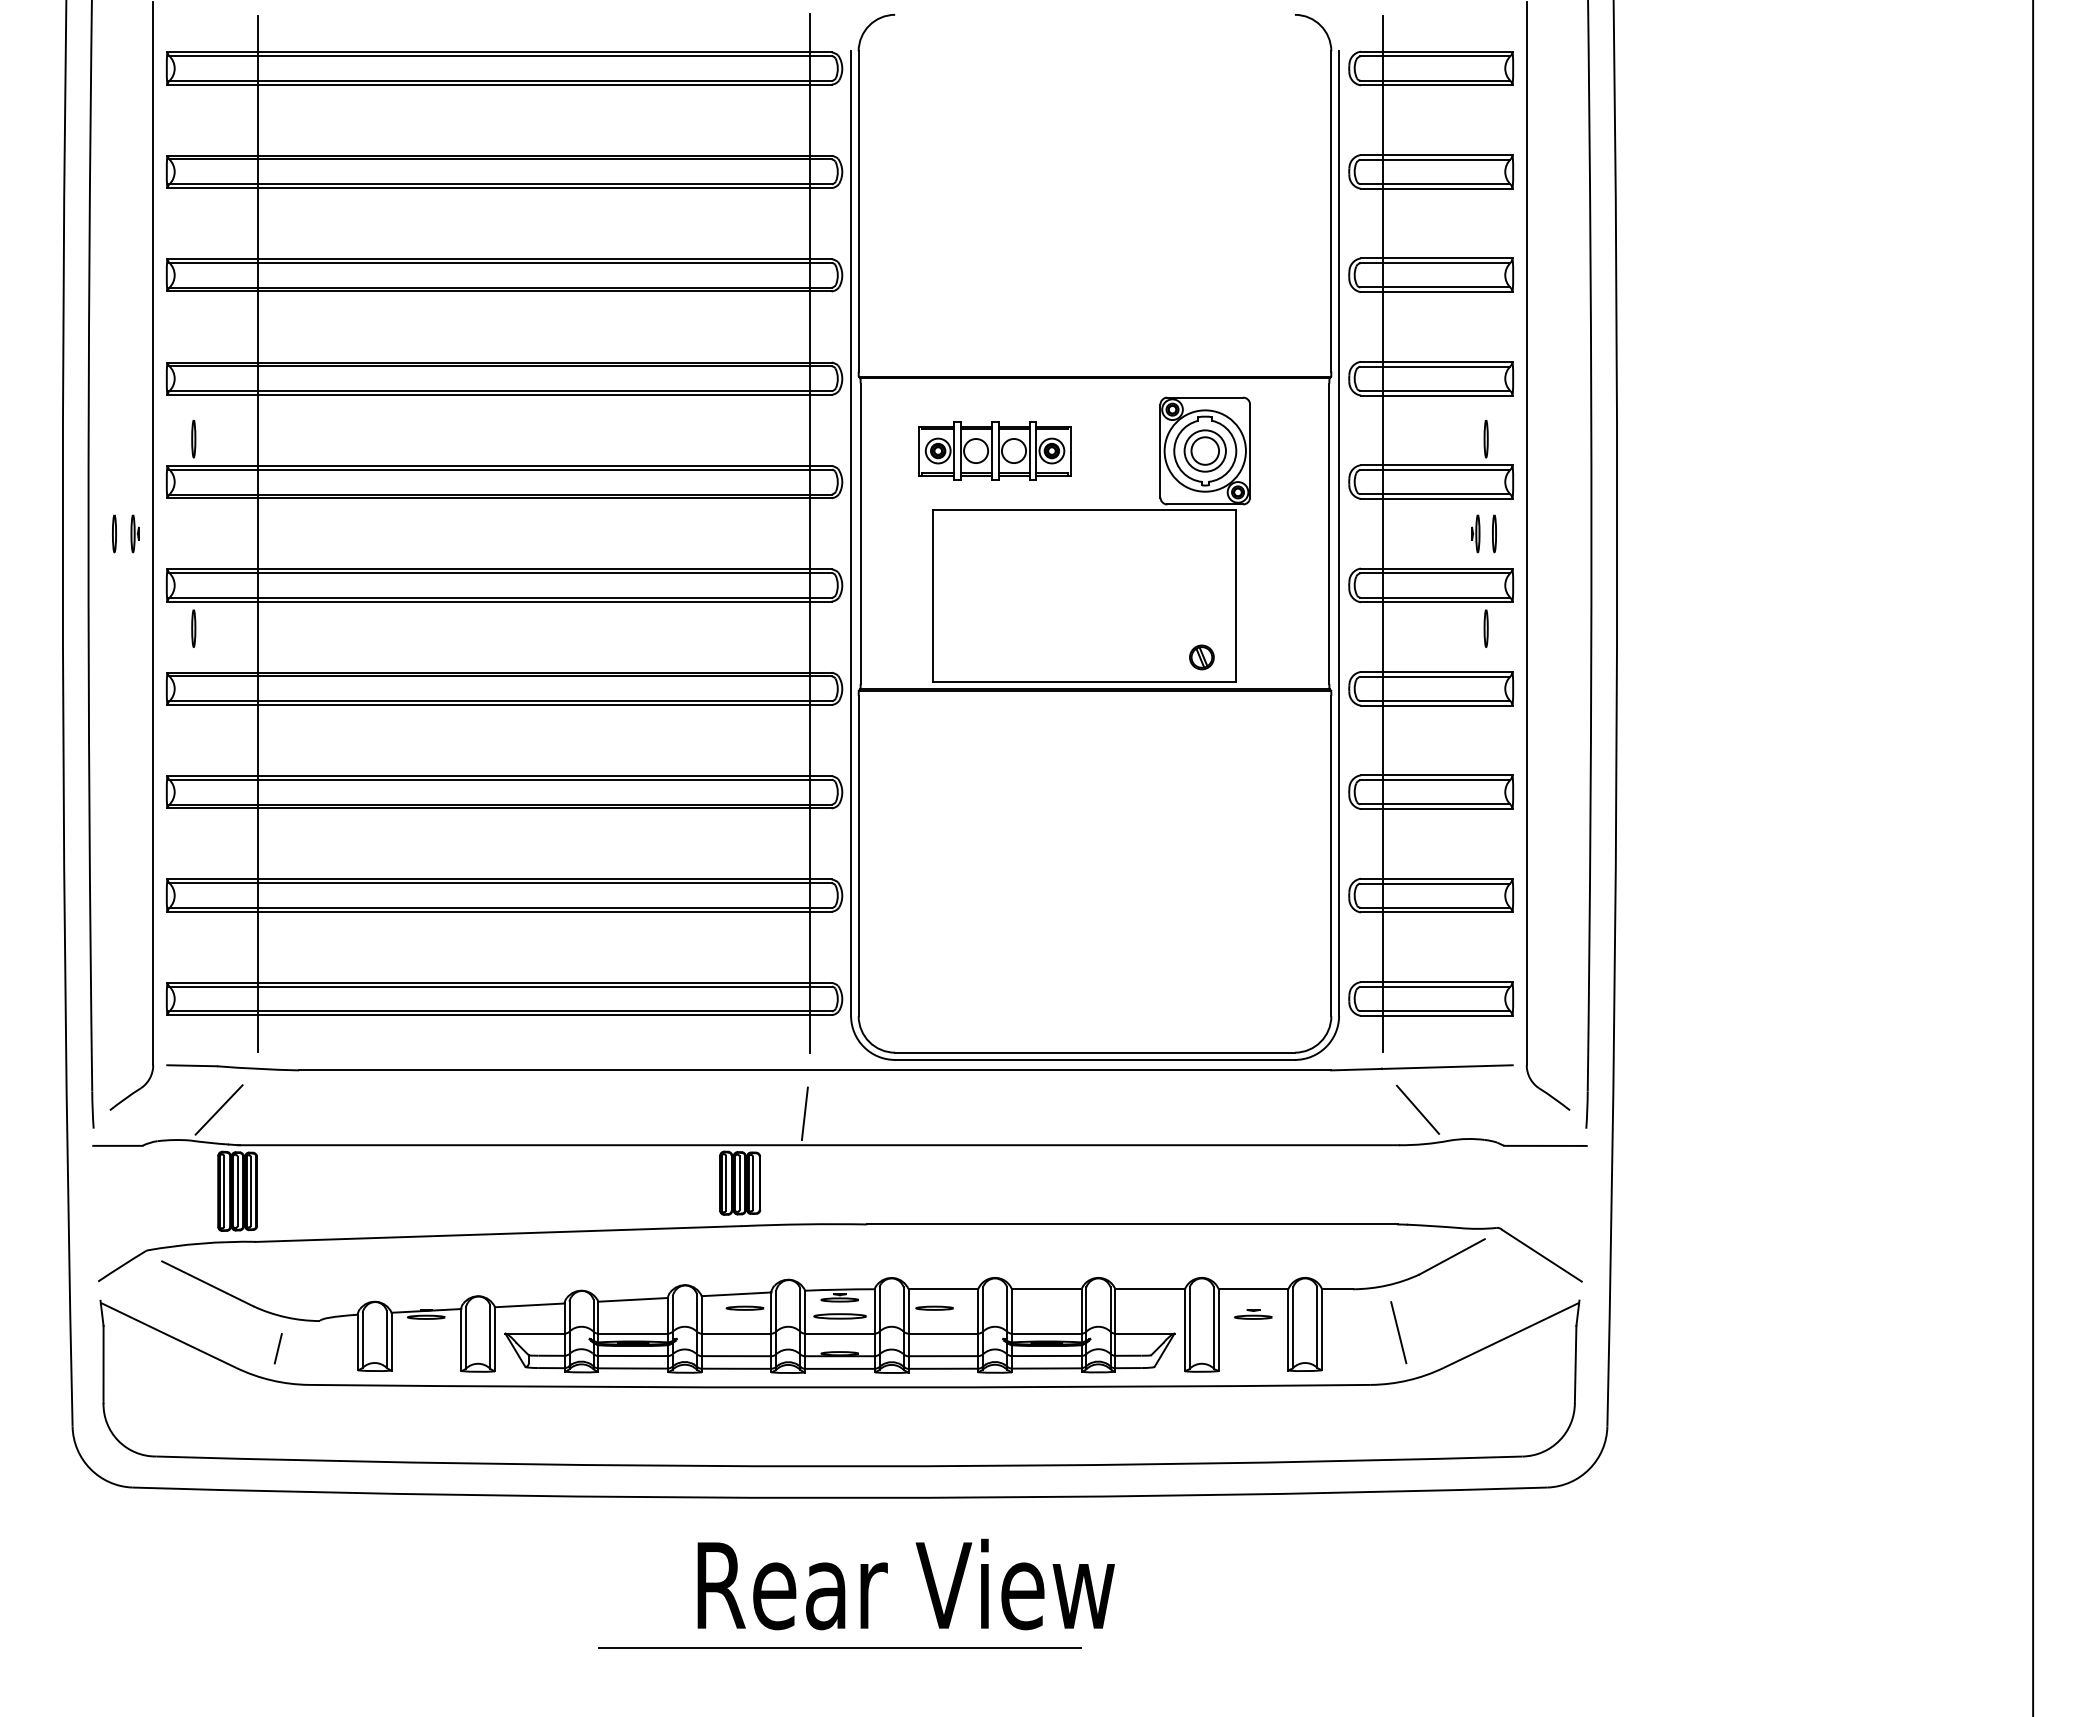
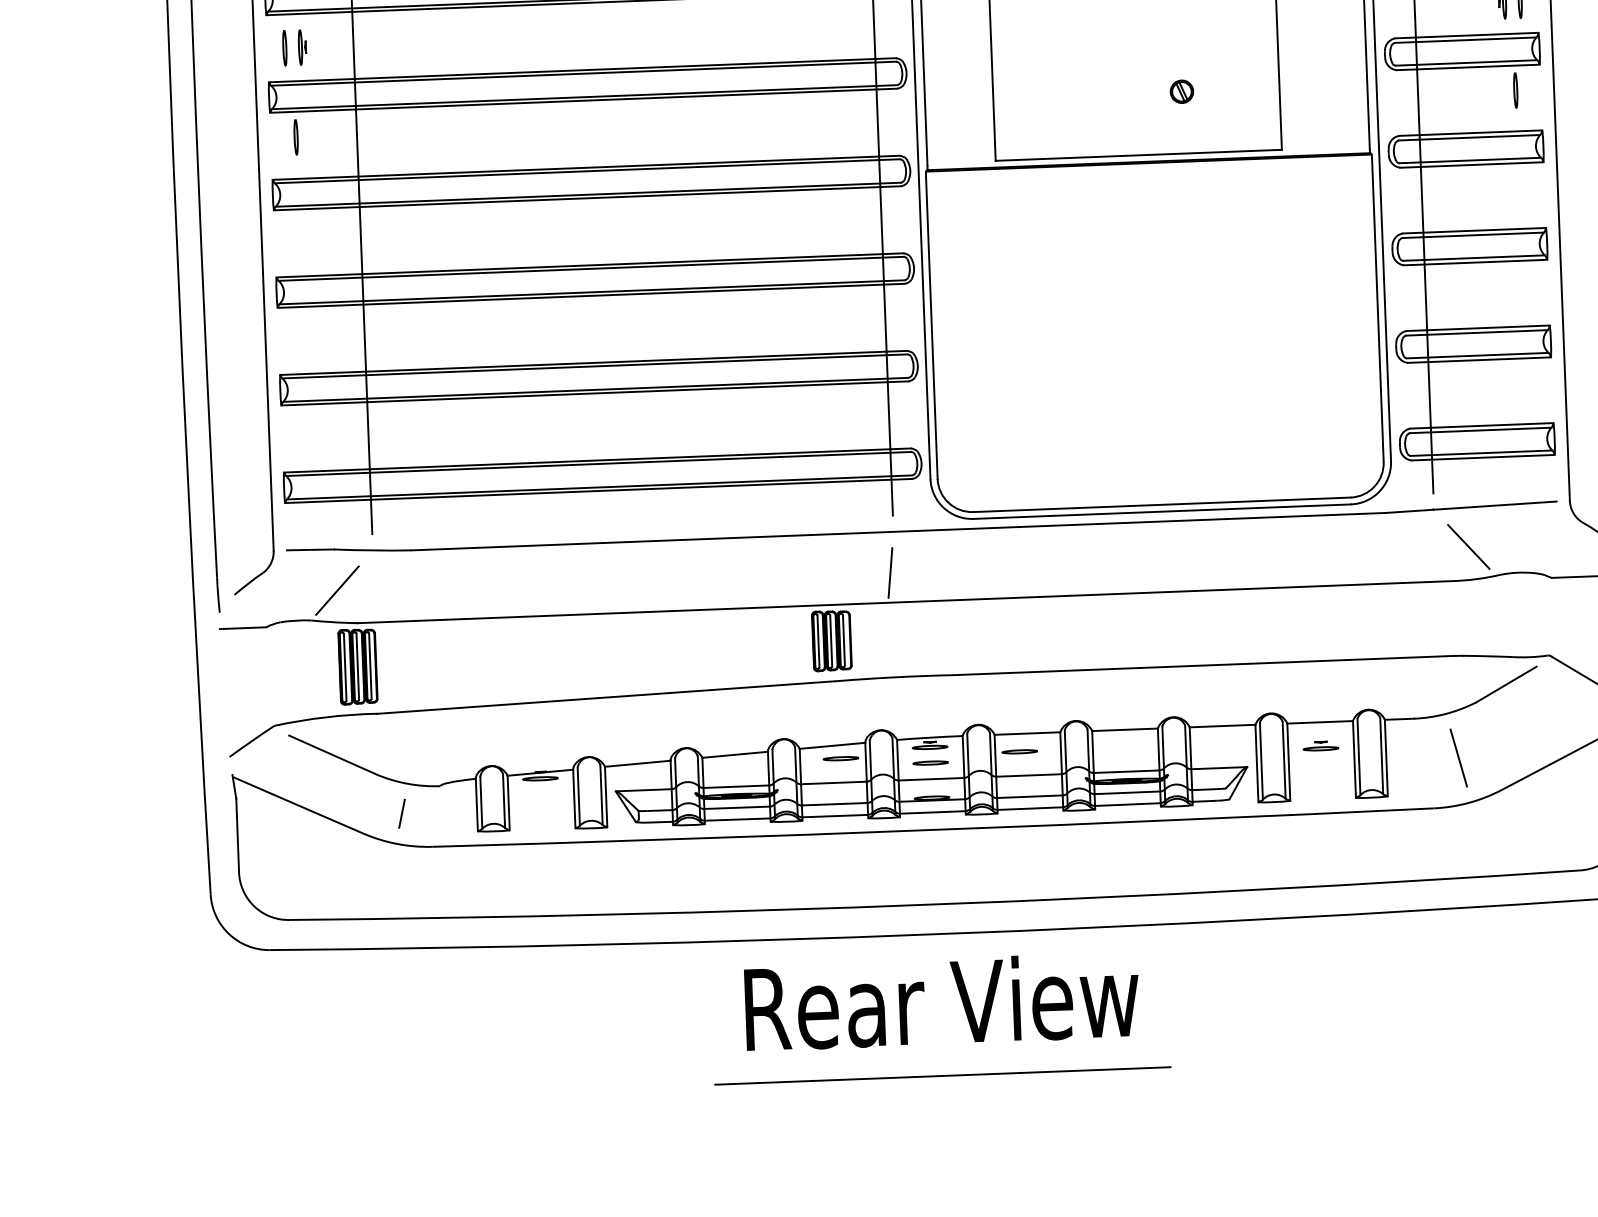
line: (113, 533) -> (283, 47), moved
part: (134, 533) -> (301, 47), moved
part: (1201, 657) -> (1181, 91), moved
part: (839, 1316) -> (930, 763), size x0.71
text: (905, 1584) -> (941, 1001), moved

